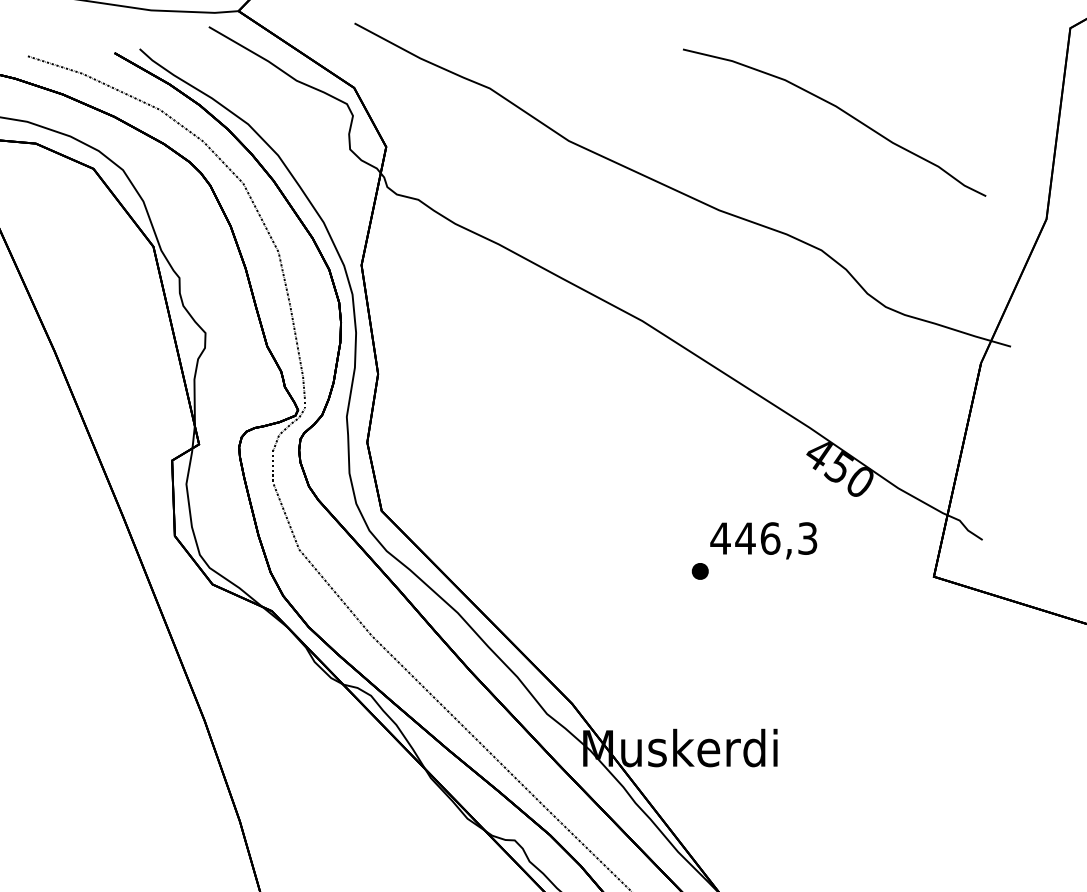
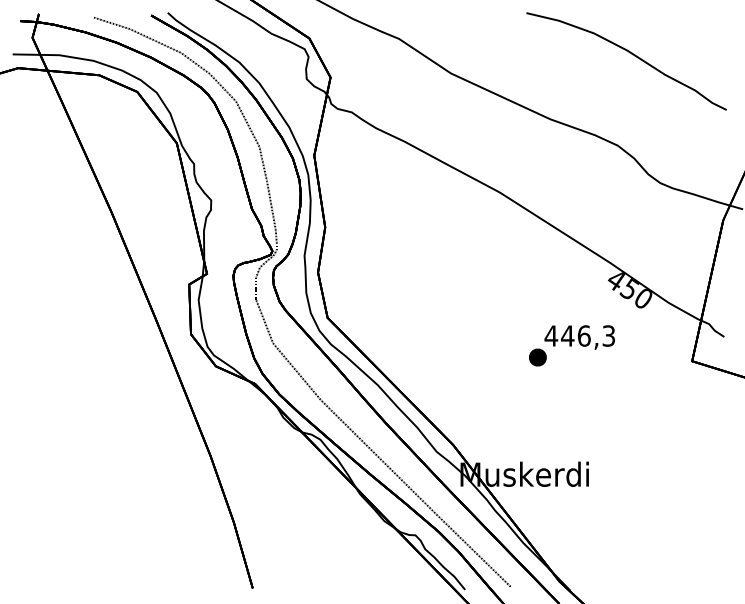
part: (699, 571) -> (537, 357), size x1.6

